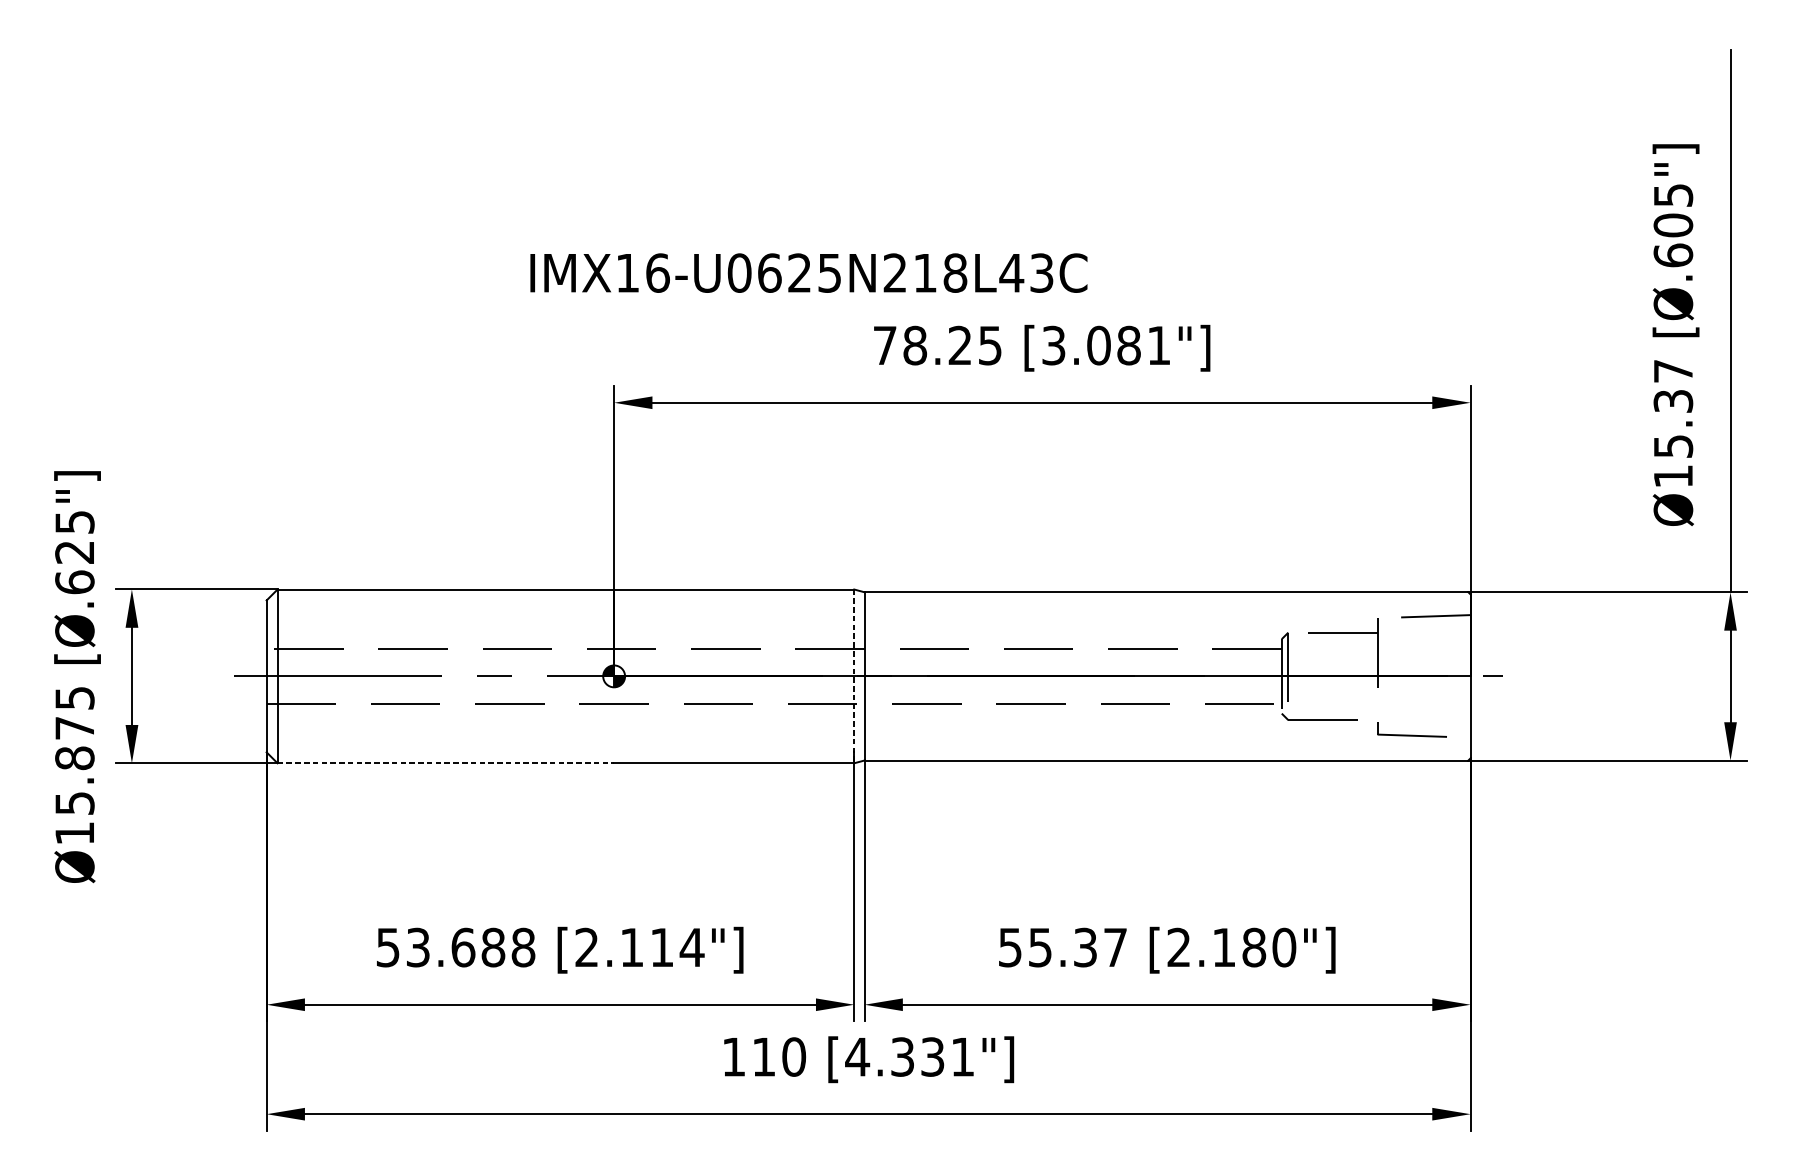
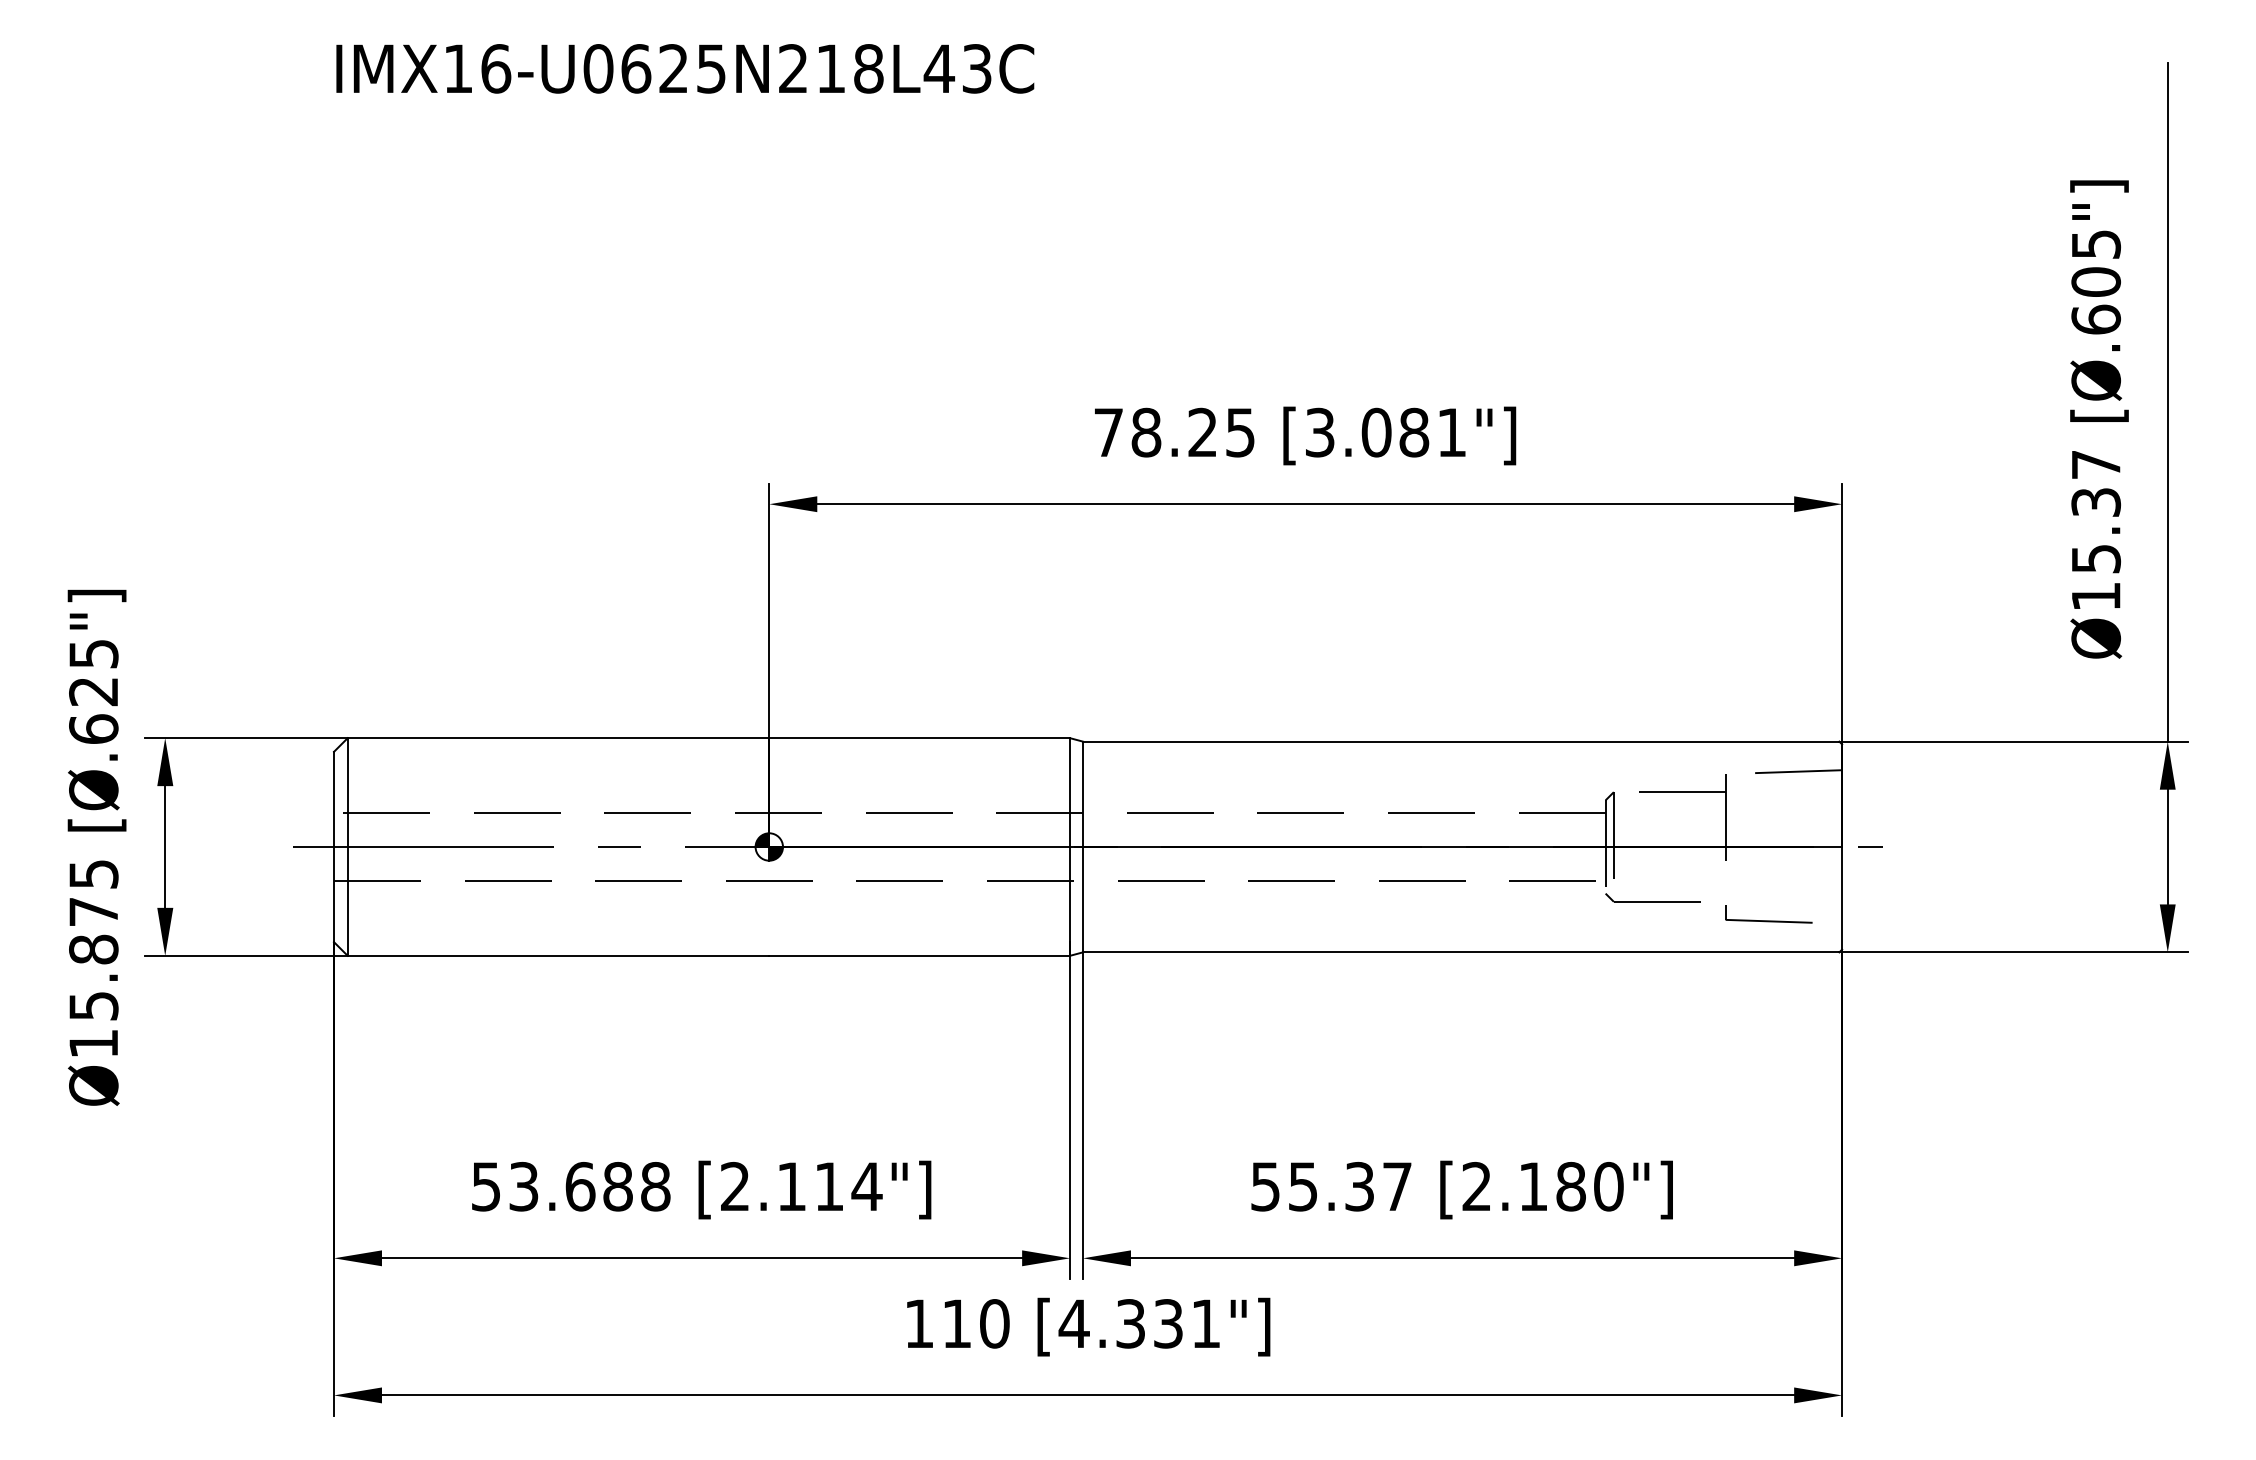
text: (809, 272) -> (685, 68), moved
line: (854, 676) -> (1070, 847), dashed -> solid
line: (445, 763) -> (558, 955), dashed -> solid

